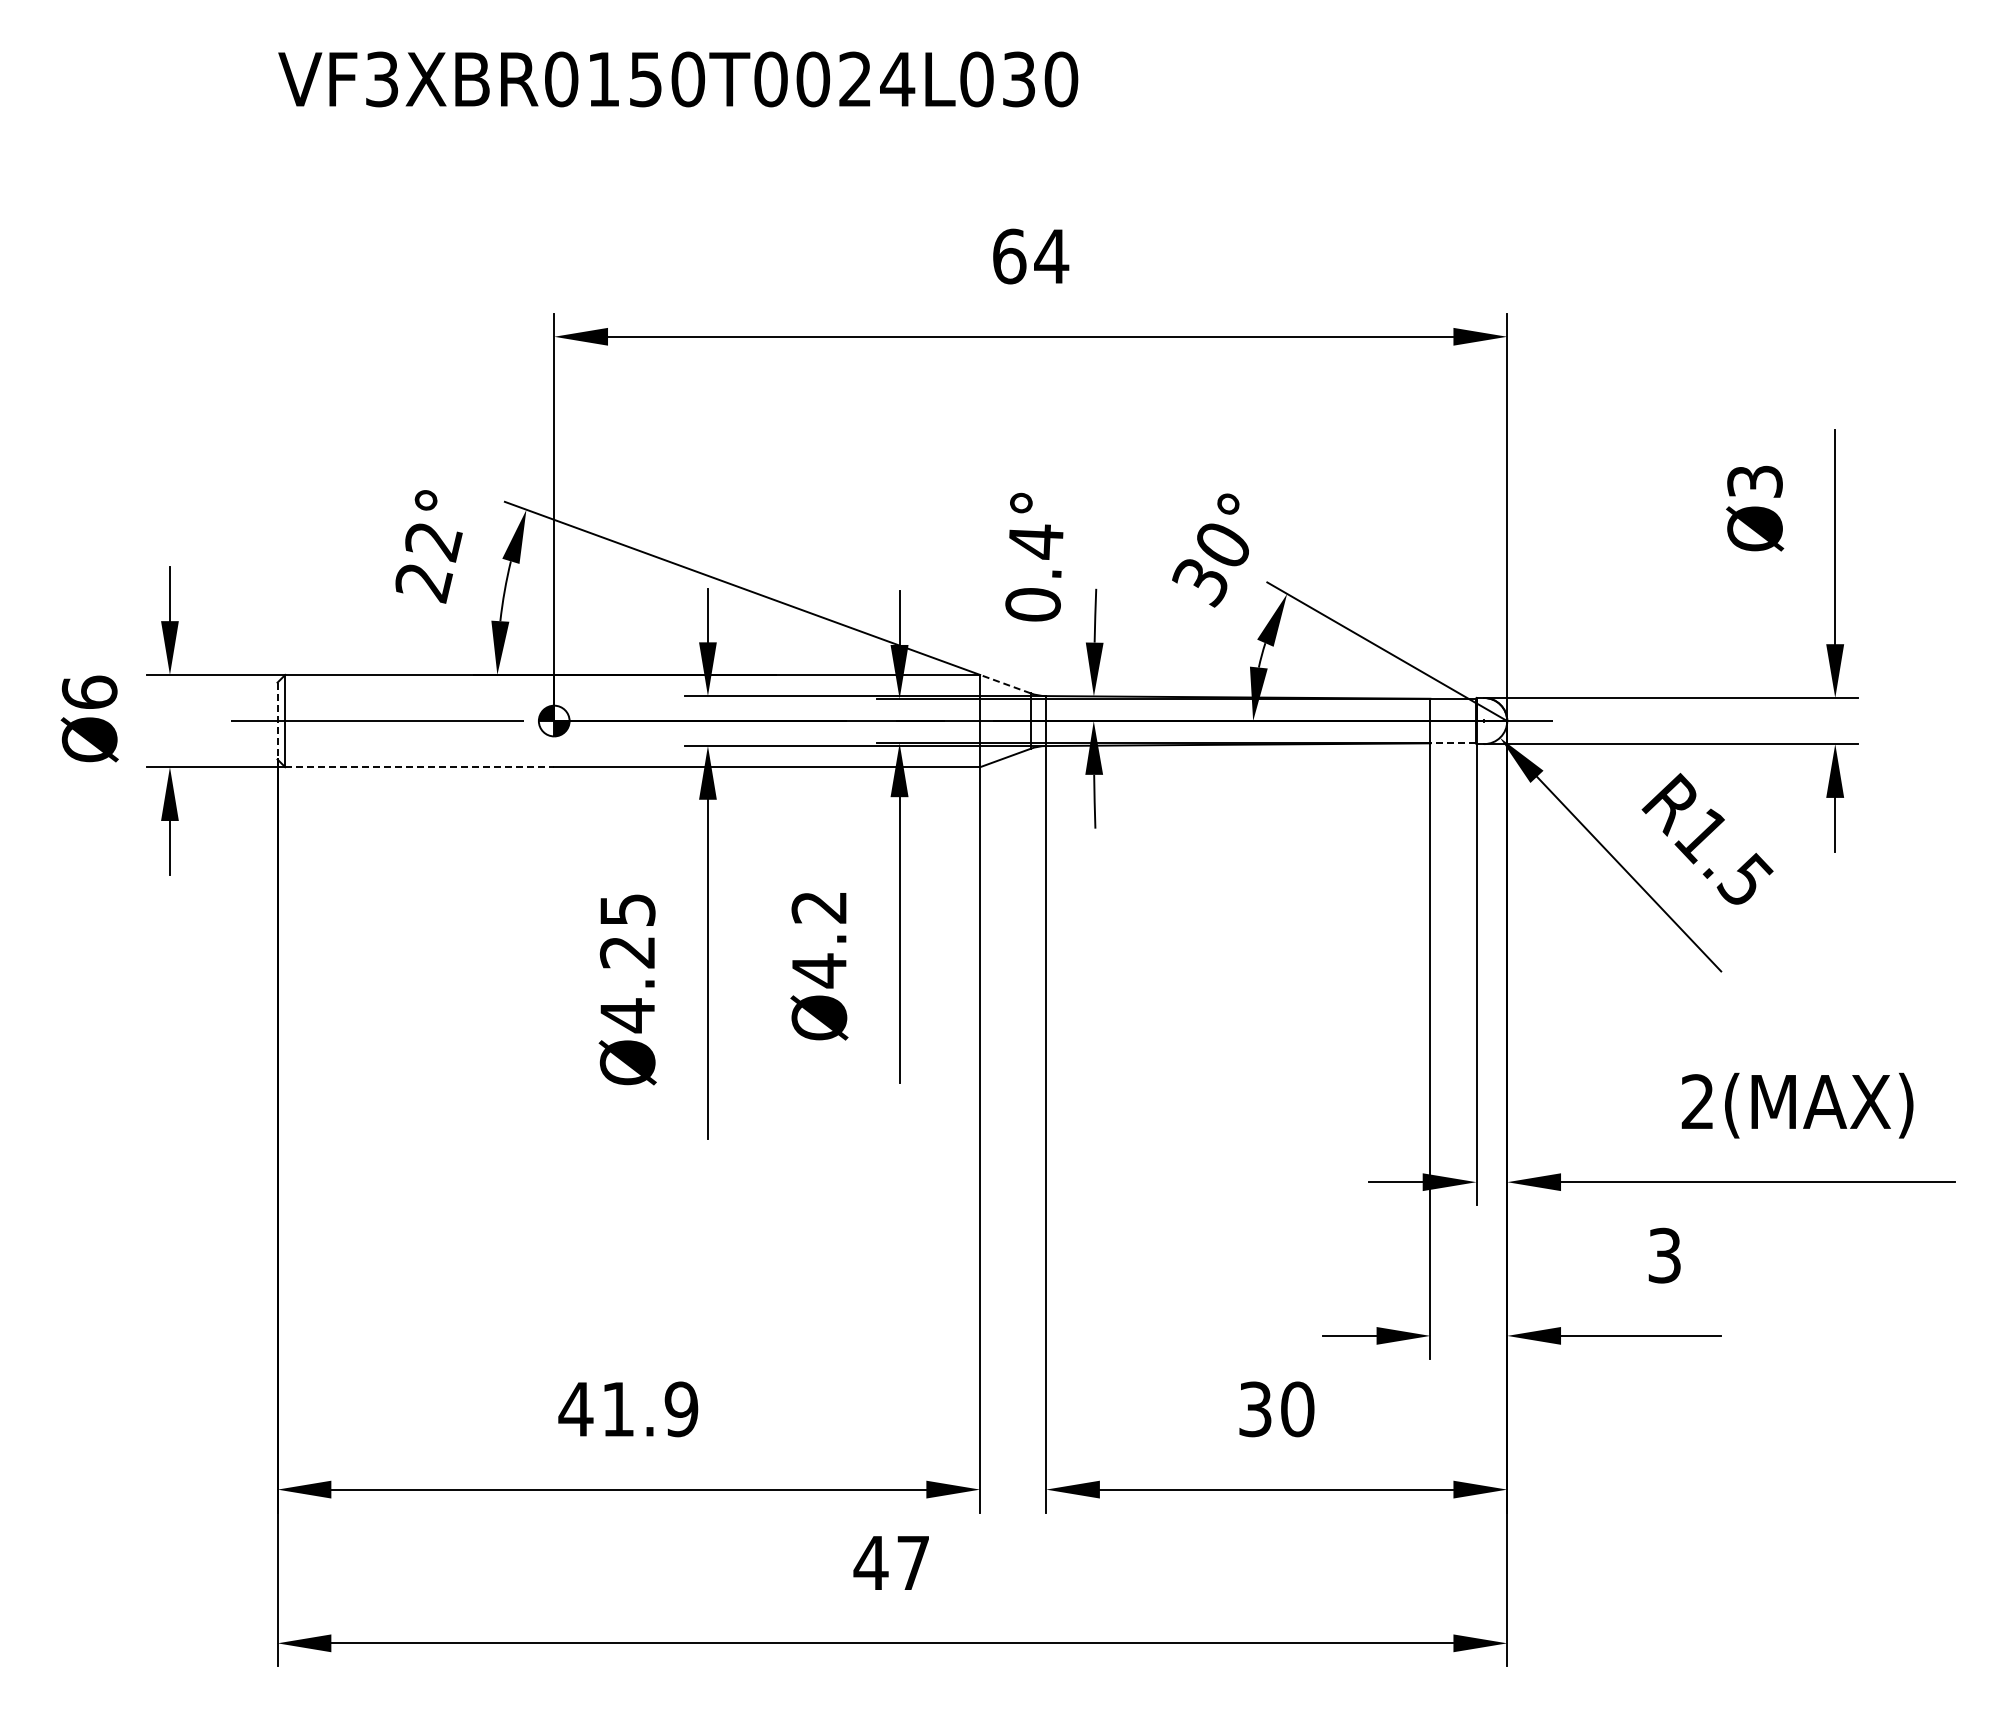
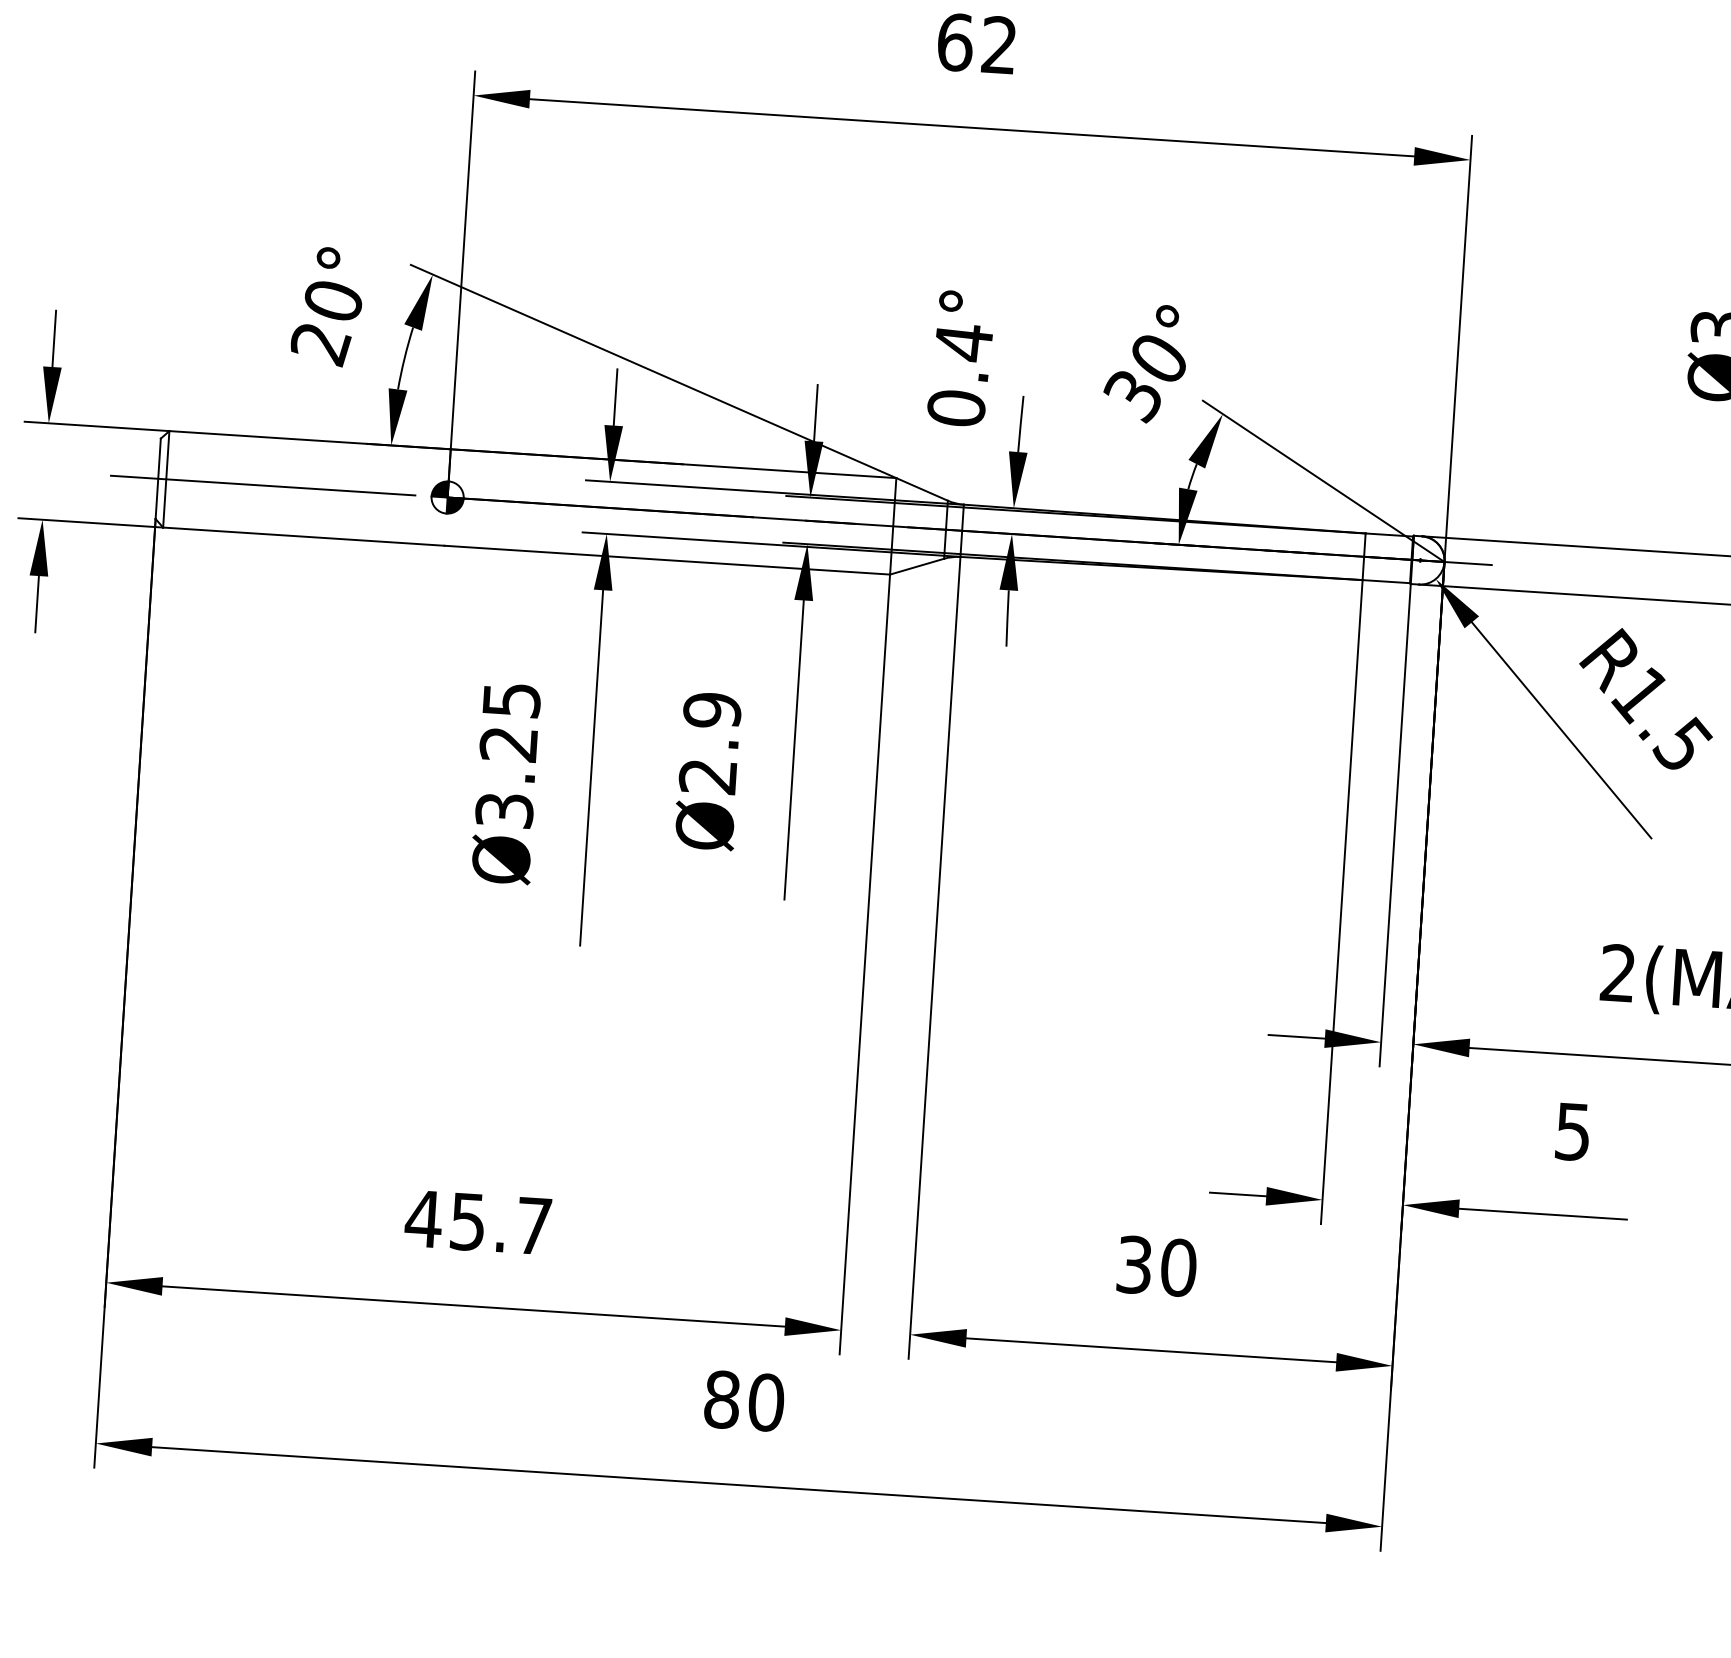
text: (1051, 255) -> (999, 44), 64 -> 62
text: (433, 542) -> (333, 302), 22° -> 20°
line: (1005, 684) -> (922, 489), dashed -> solid
line: (277, 721) -> (158, 479), dashed -> solid
line: (1453, 743) -> (1386, 581), dashed -> solid
line: (420, 767) -> (304, 537), dashed -> solid
text: (819, 939) -> (710, 743), Ø4.2 -> Ø2.9
text: (627, 1015) -> (504, 810), Ø4.25 -> Ø3.25
text: (1664, 1254) -> (1572, 1130), 3 -> 5
text: (650, 1409) -> (501, 1224), 41.9 -> 45.7
text: (891, 1562) -> (743, 1400), 47 -> 80

